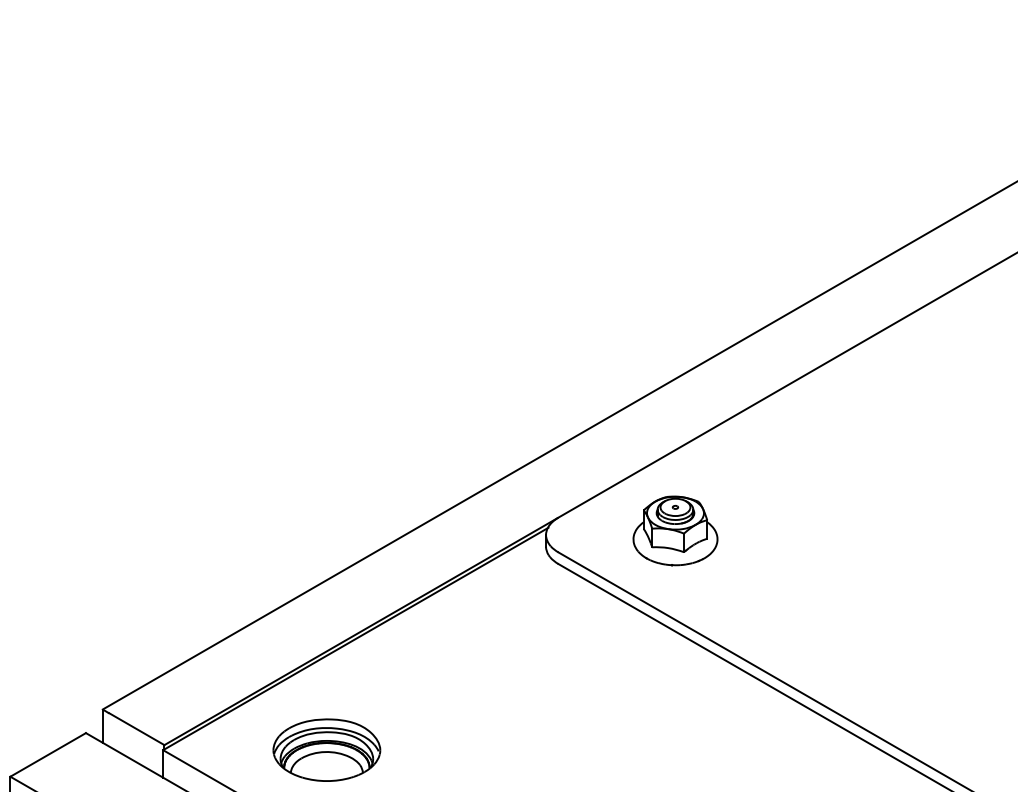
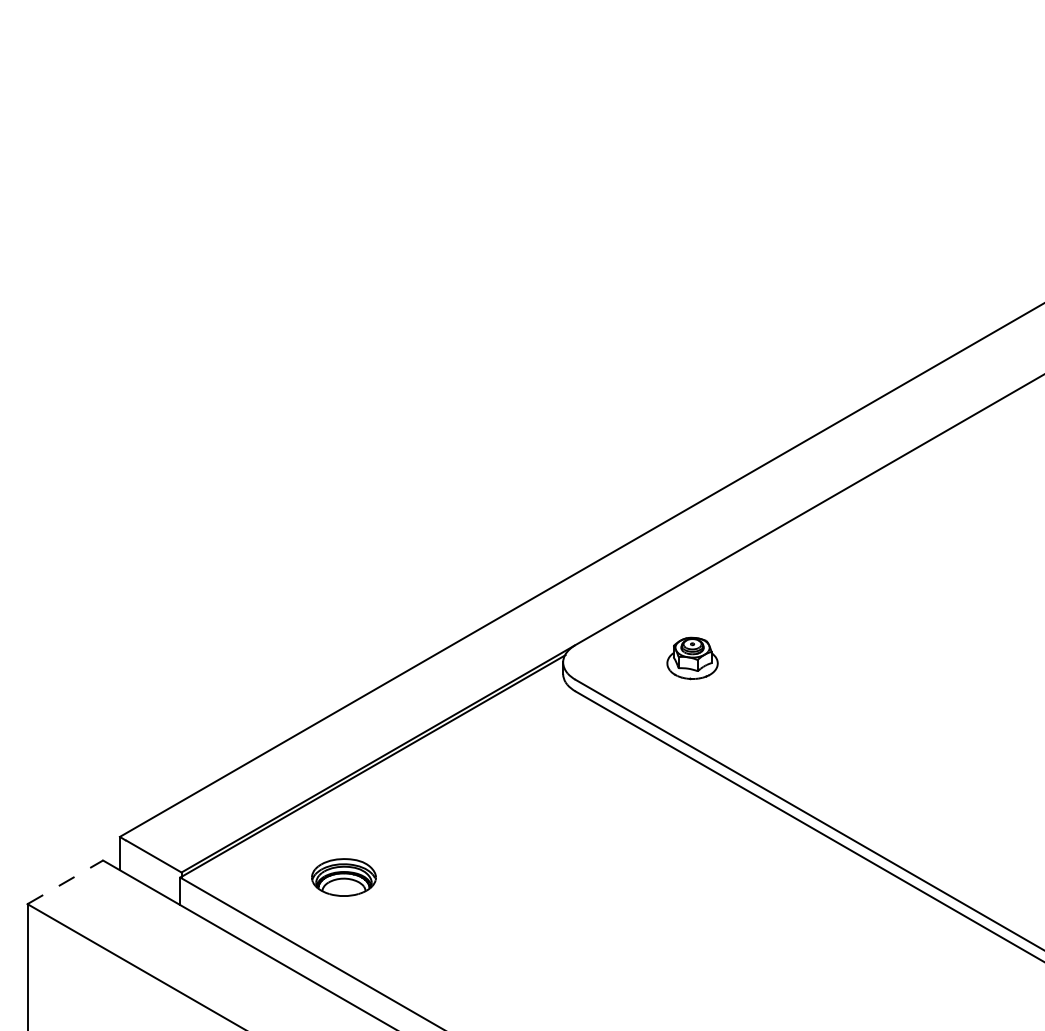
part: (675, 531) -> (692, 658), size x0.6
part: (326, 750) -> (343, 877), size x0.6
line: (48, 755) -> (65, 882), solid -> dashed

